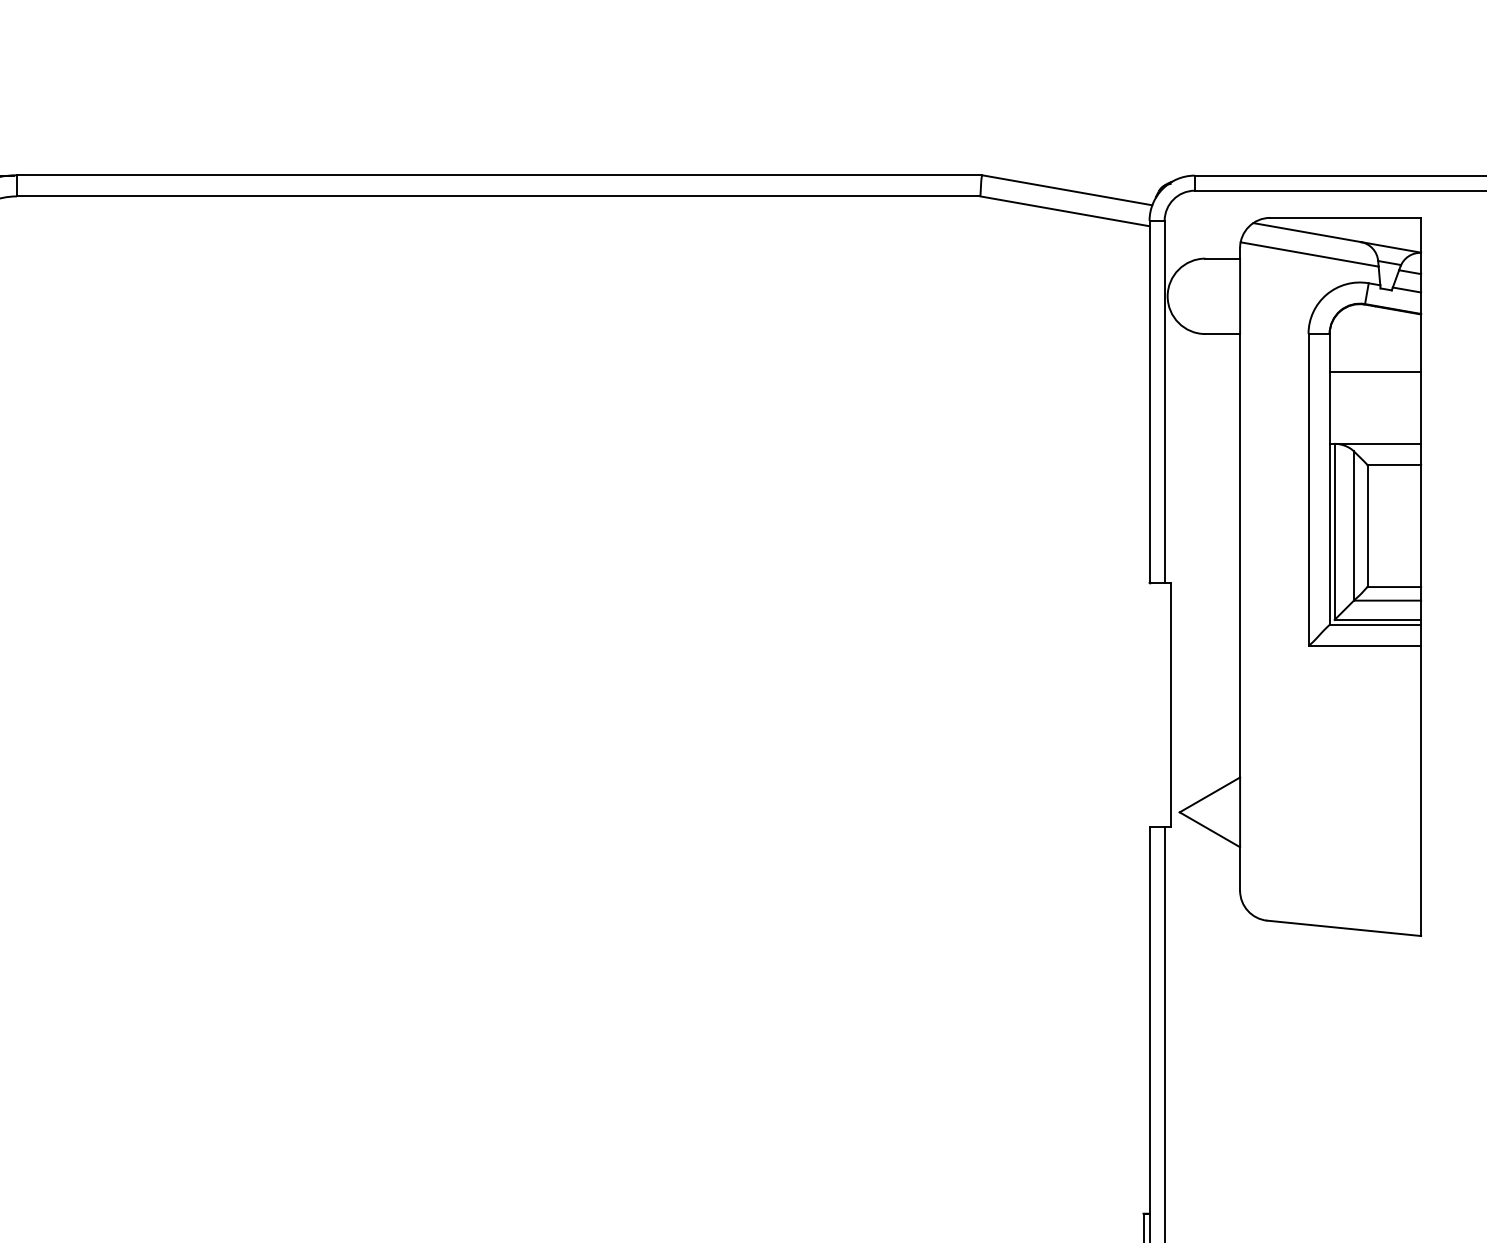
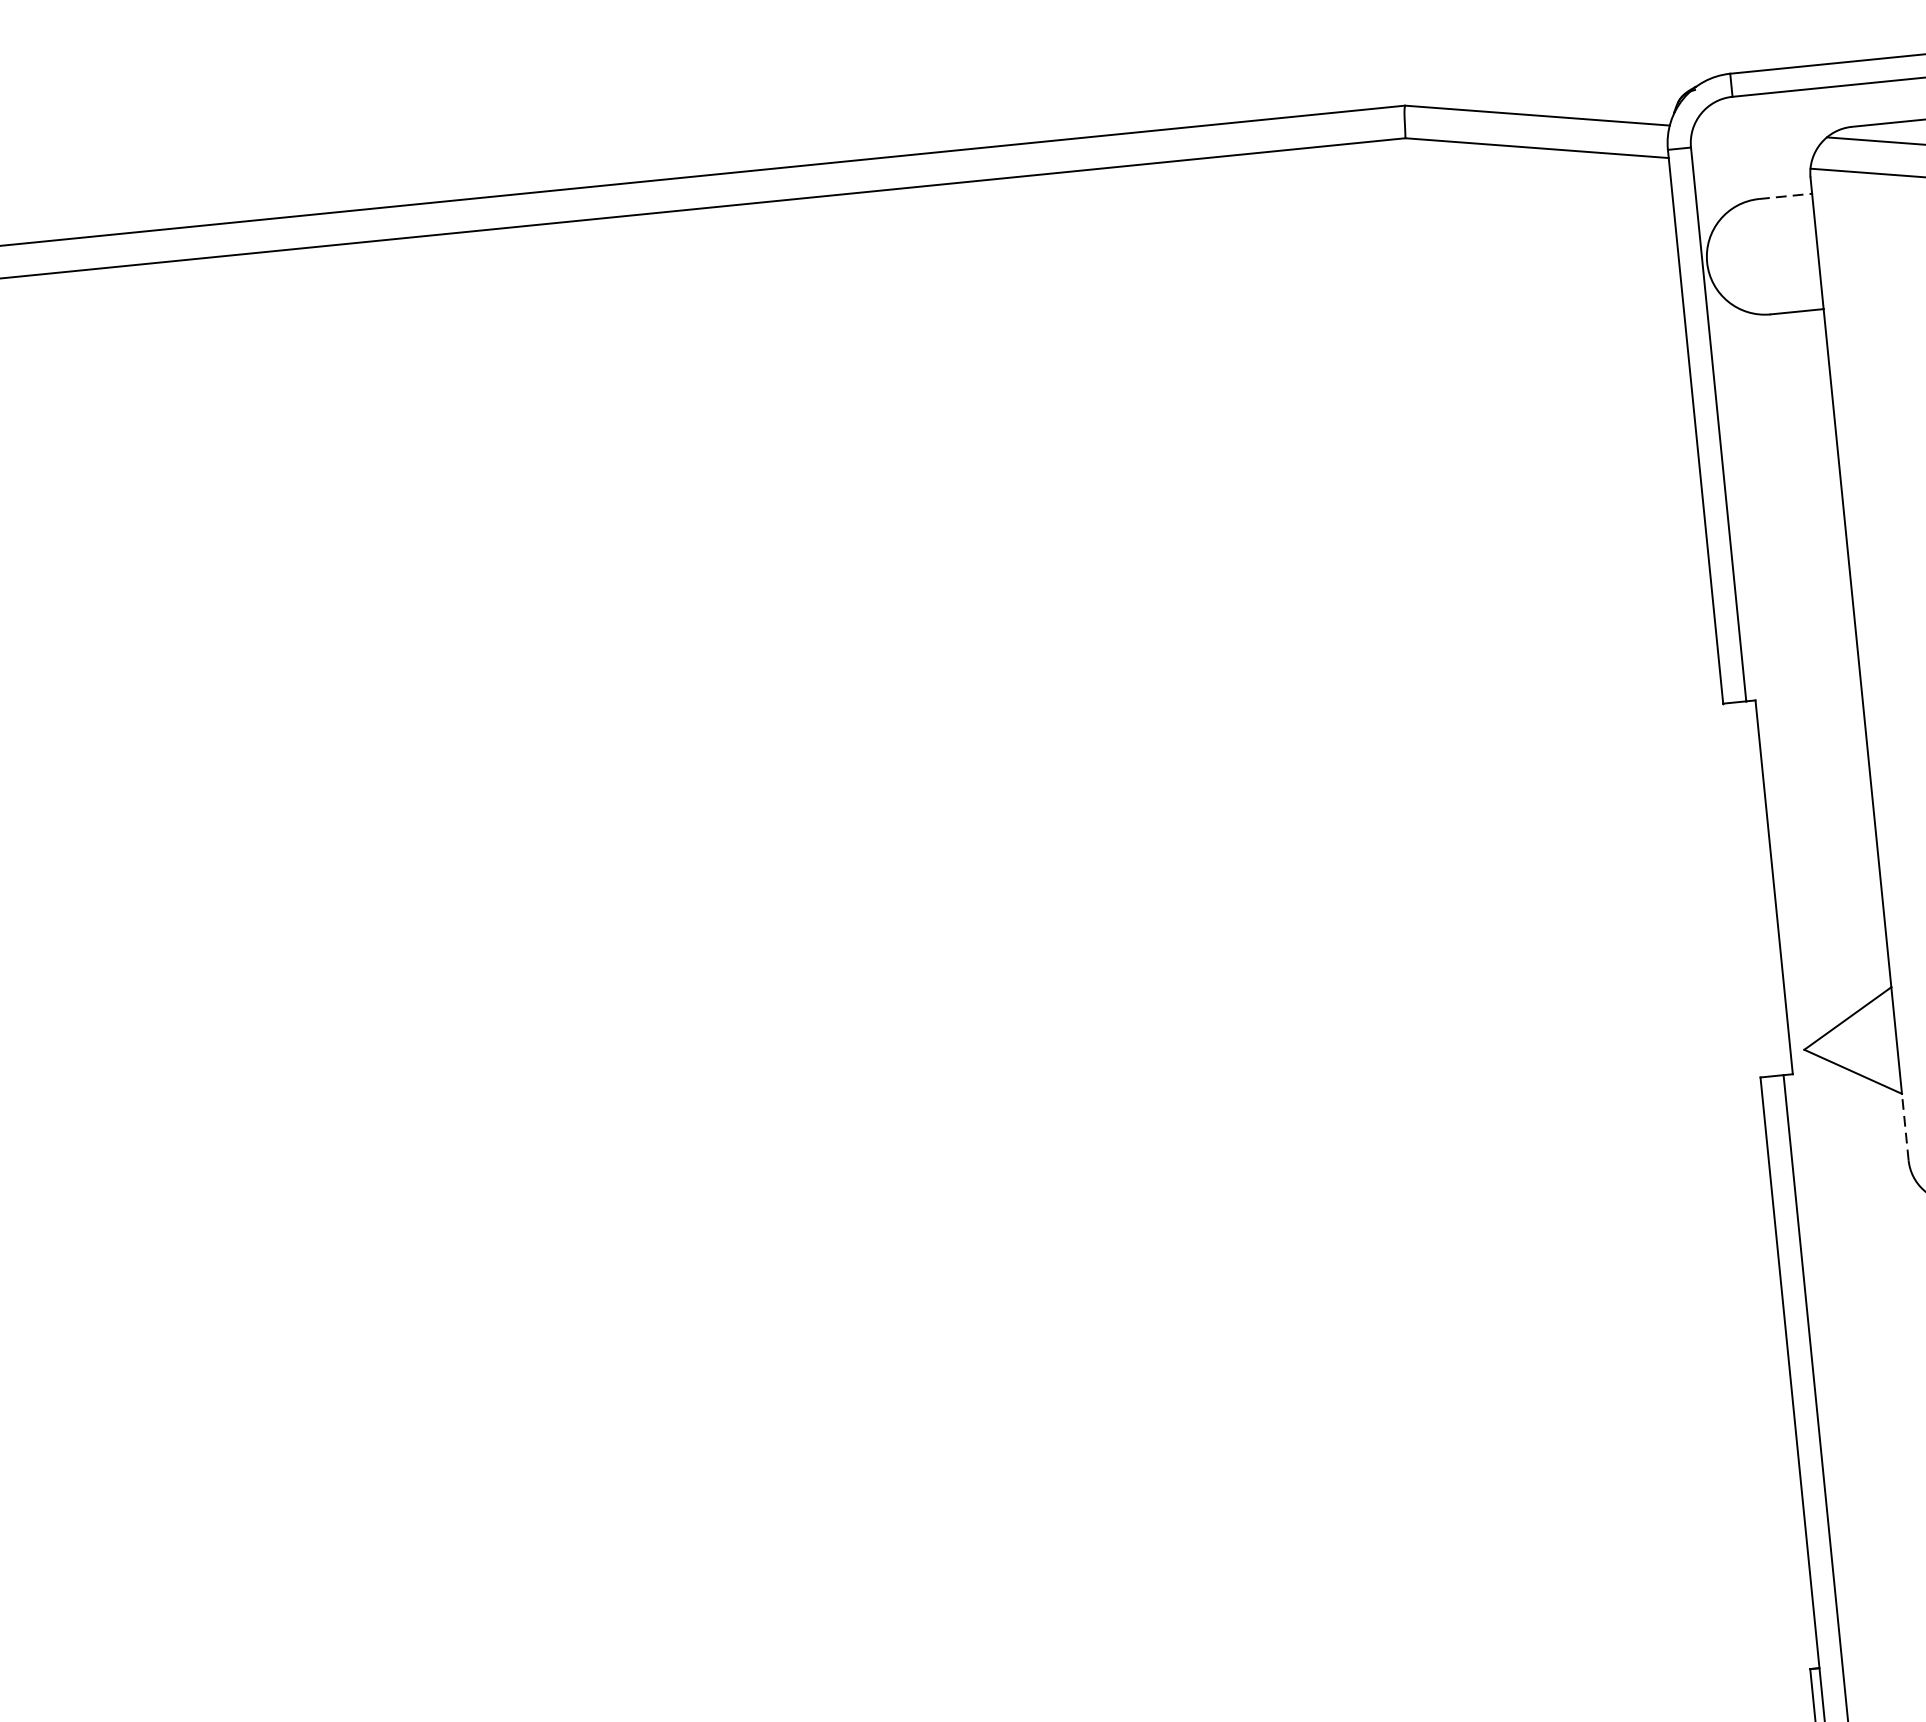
line: (1223, 258) -> (1786, 196), solid -> dashed
line: (1240, 868) -> (1905, 1126), solid -> dashed

